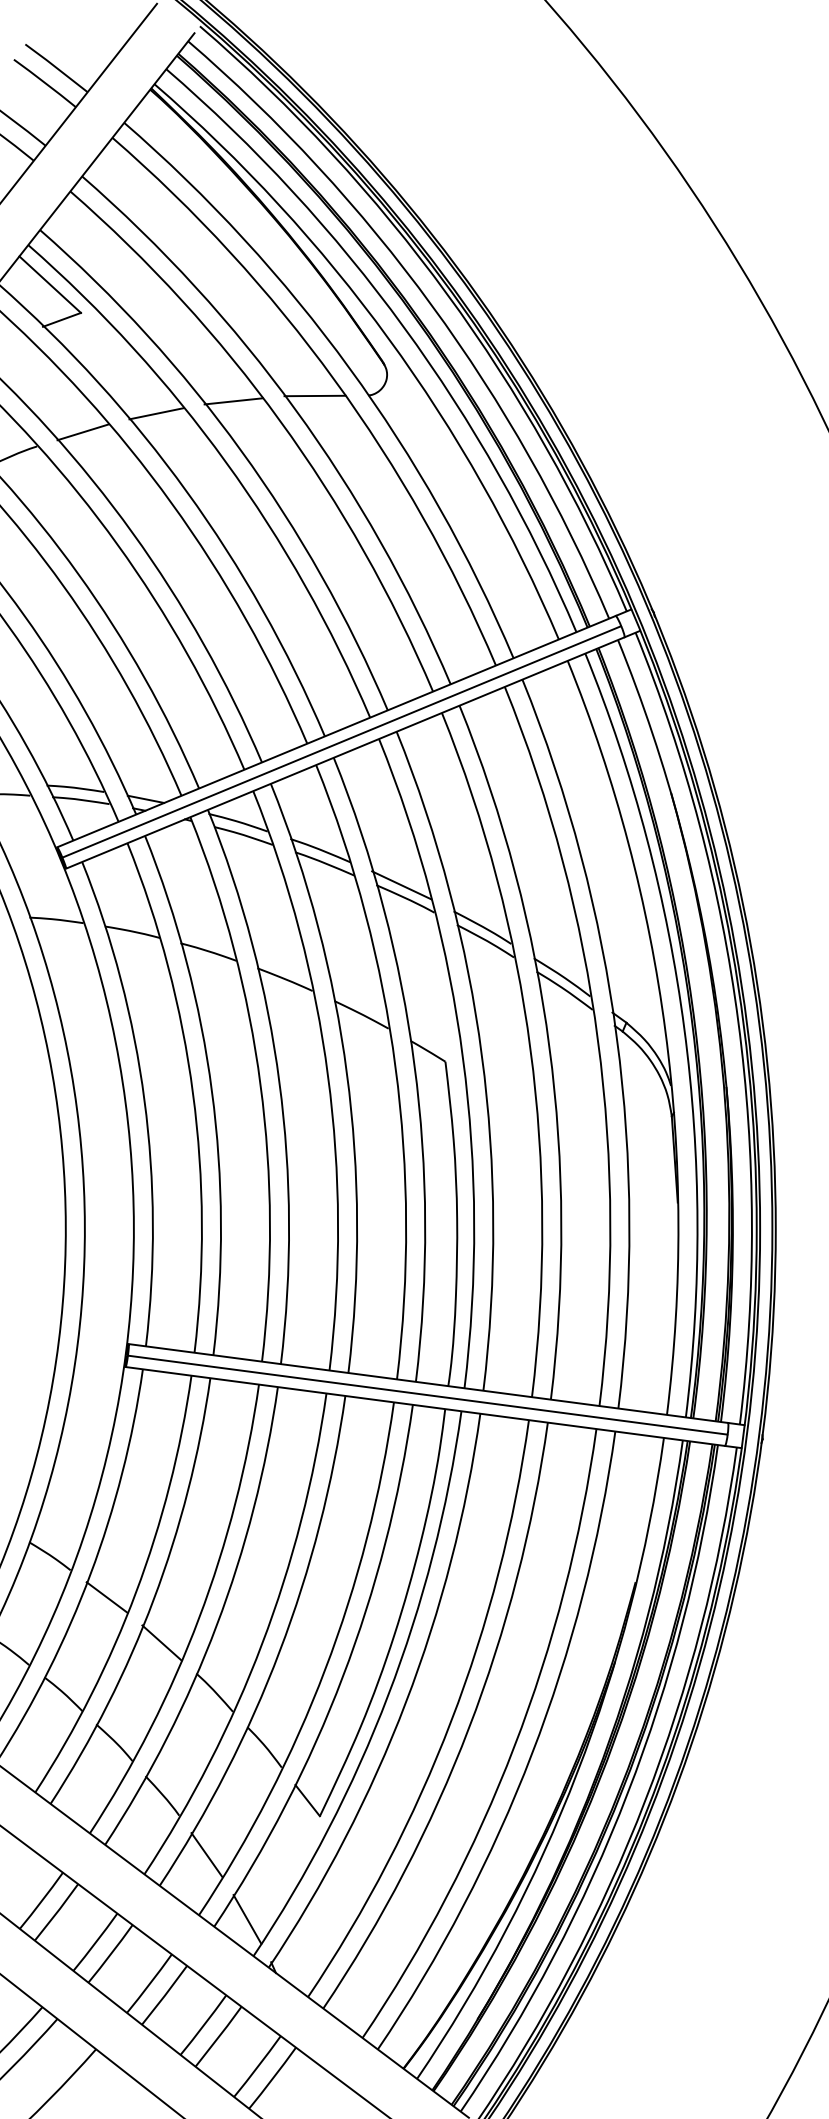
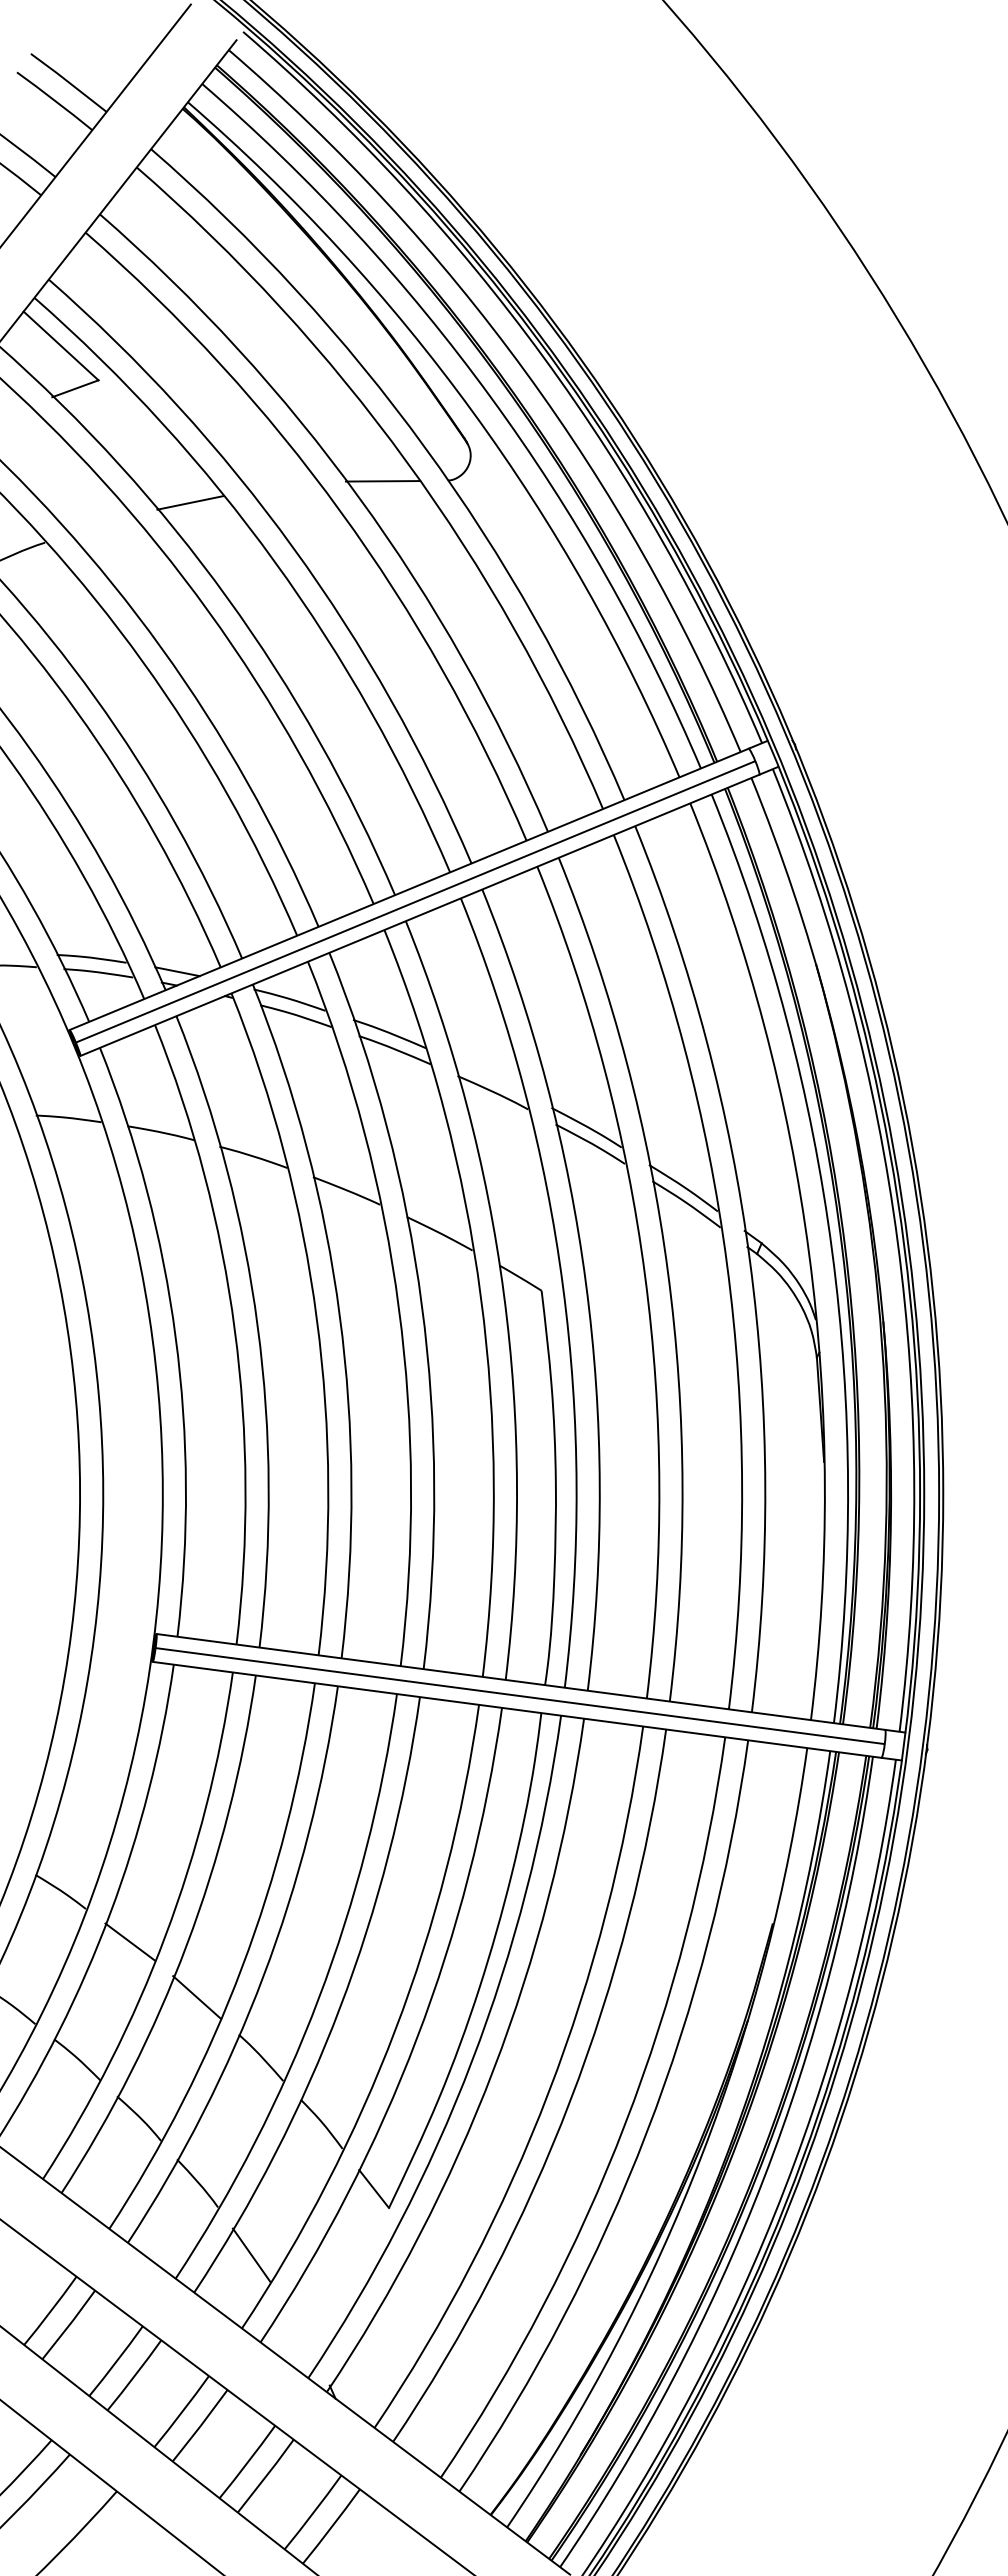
line: (233, 401) -> (283, 487), removed
line: (82, 432) -> (100, 525), removed
line: (401, 885) -> (488, 1076), removed
line: (247, 1919) -> (300, 2333), removed

